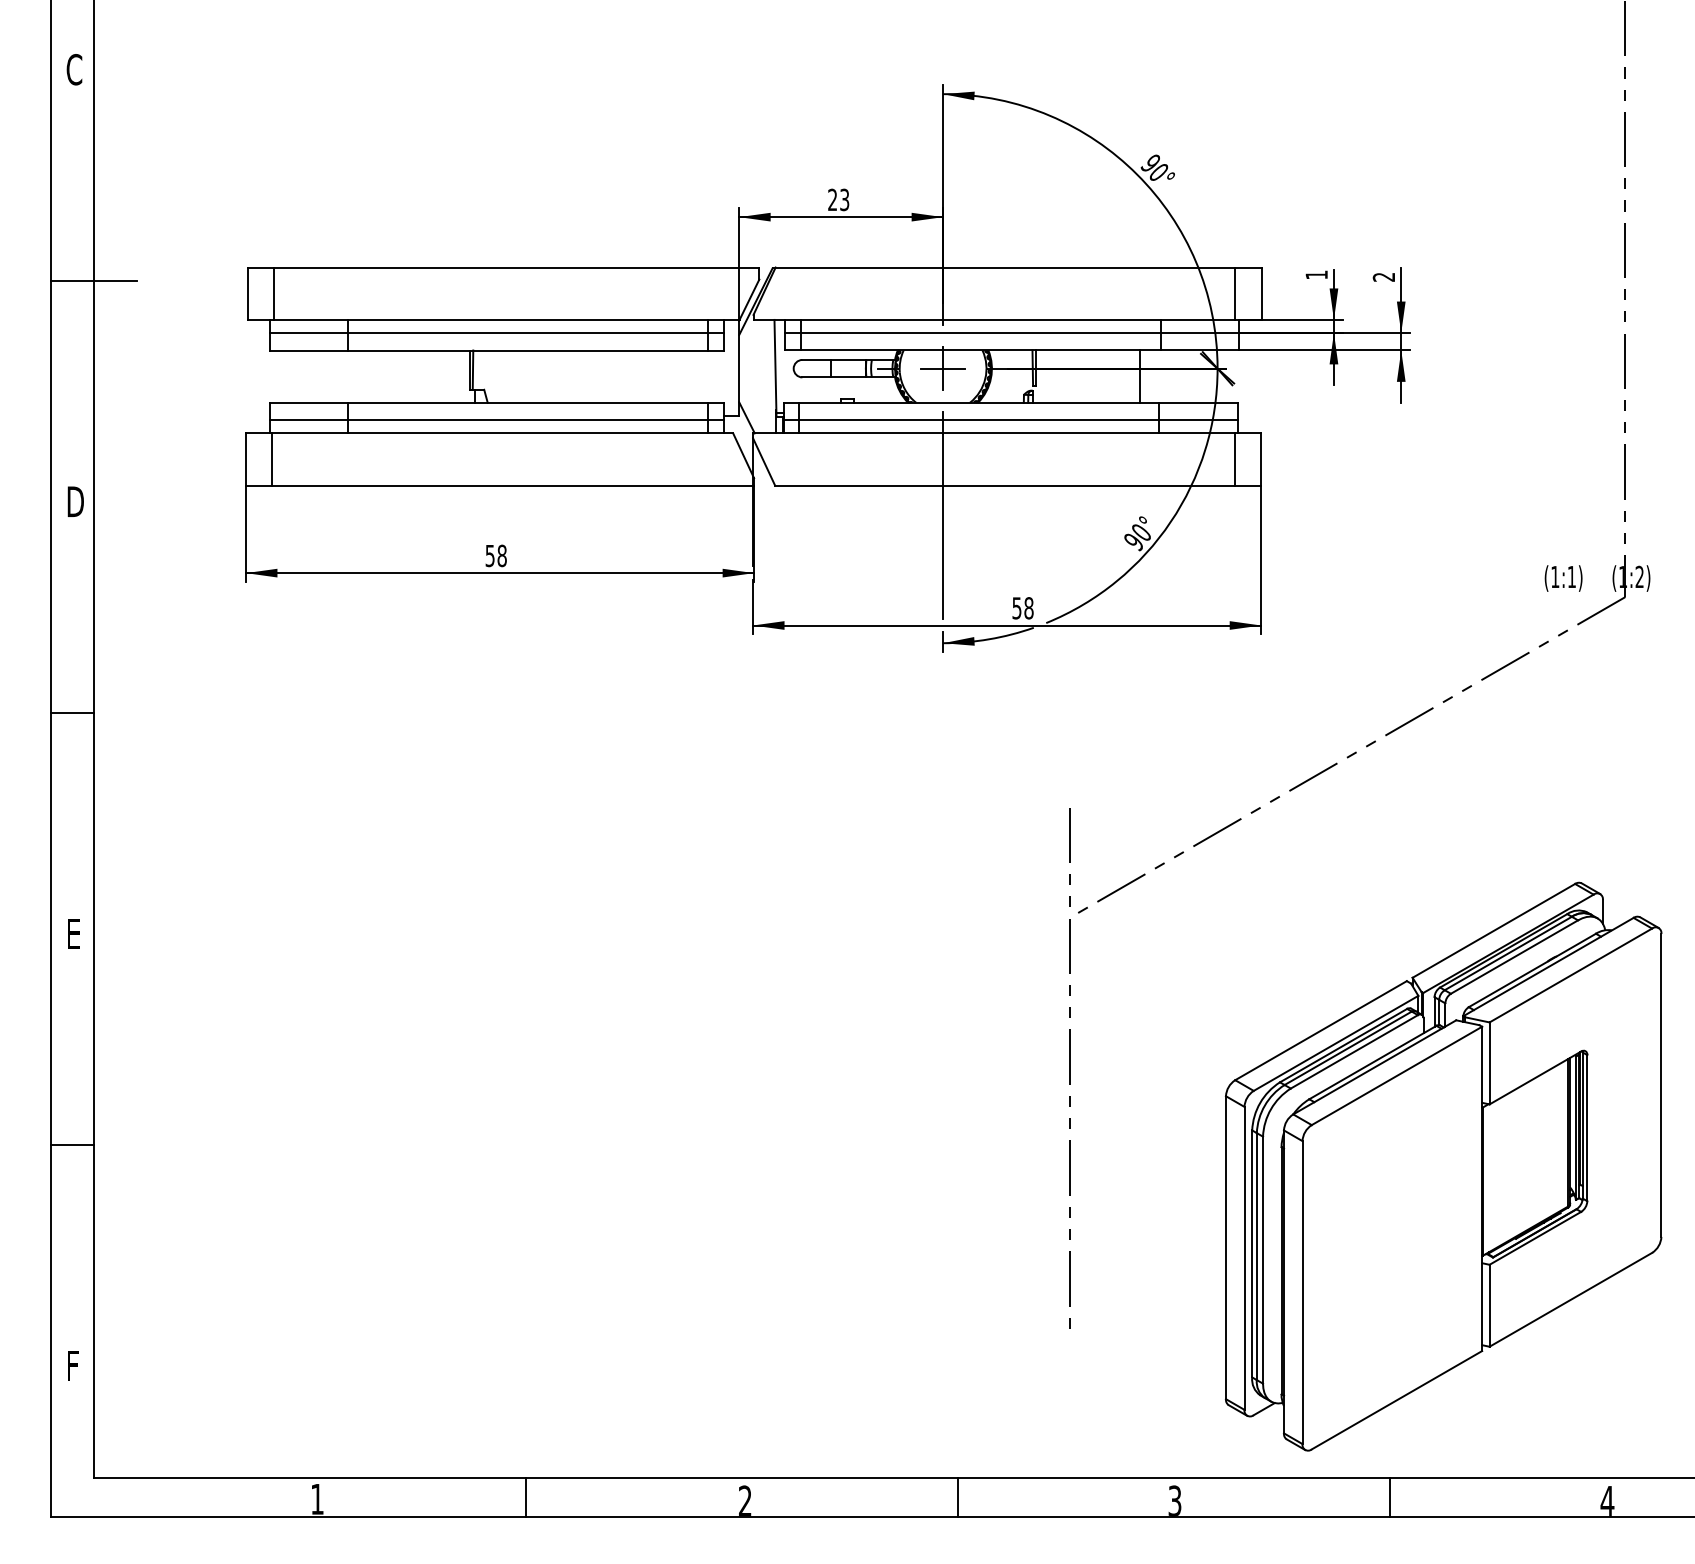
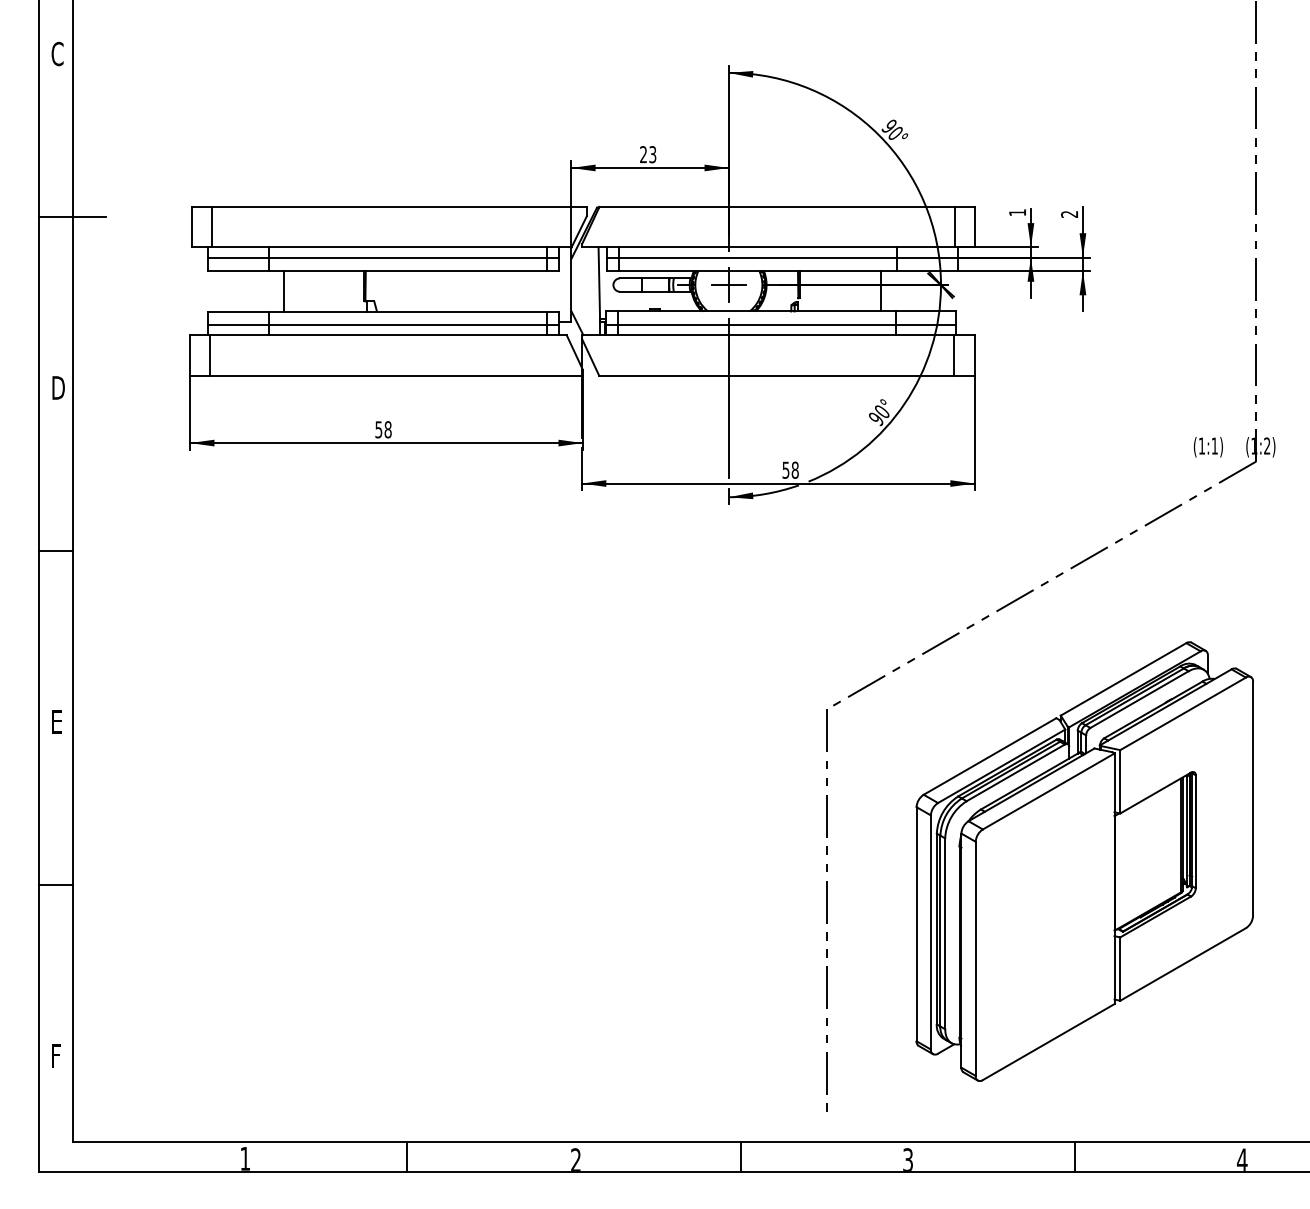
line: (367, 376) -> (284, 291), added
line: (1069, 1068) -> (826, 910), moved
part: (1443, 1166) -> (1084, 861), moved

